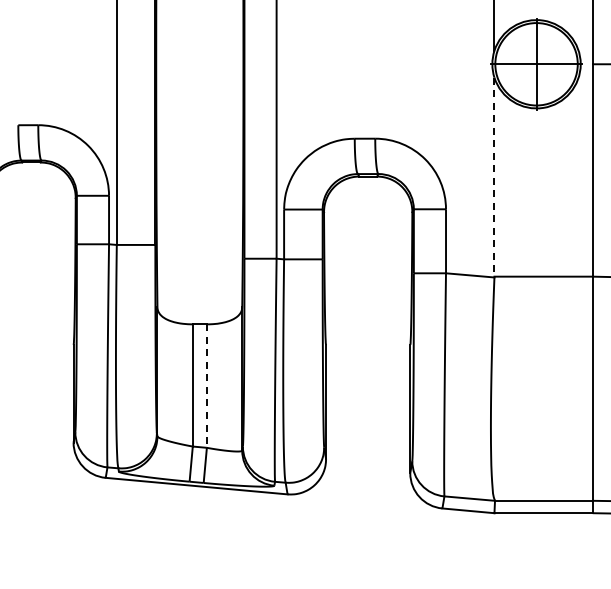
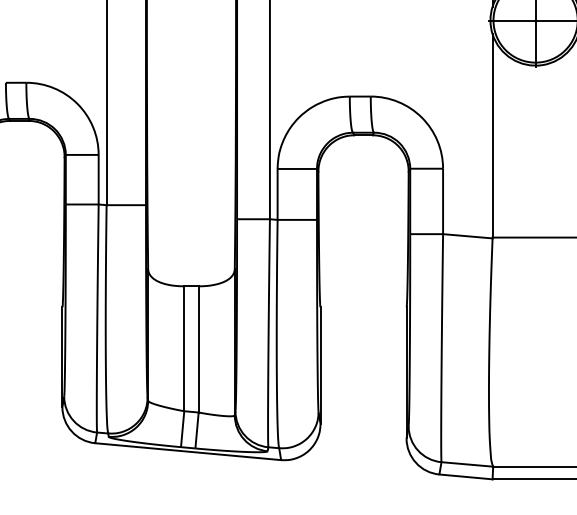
line: (494, 177) -> (492, 136), dashed -> solid
line: (206, 386) -> (198, 349), dashed -> solid

